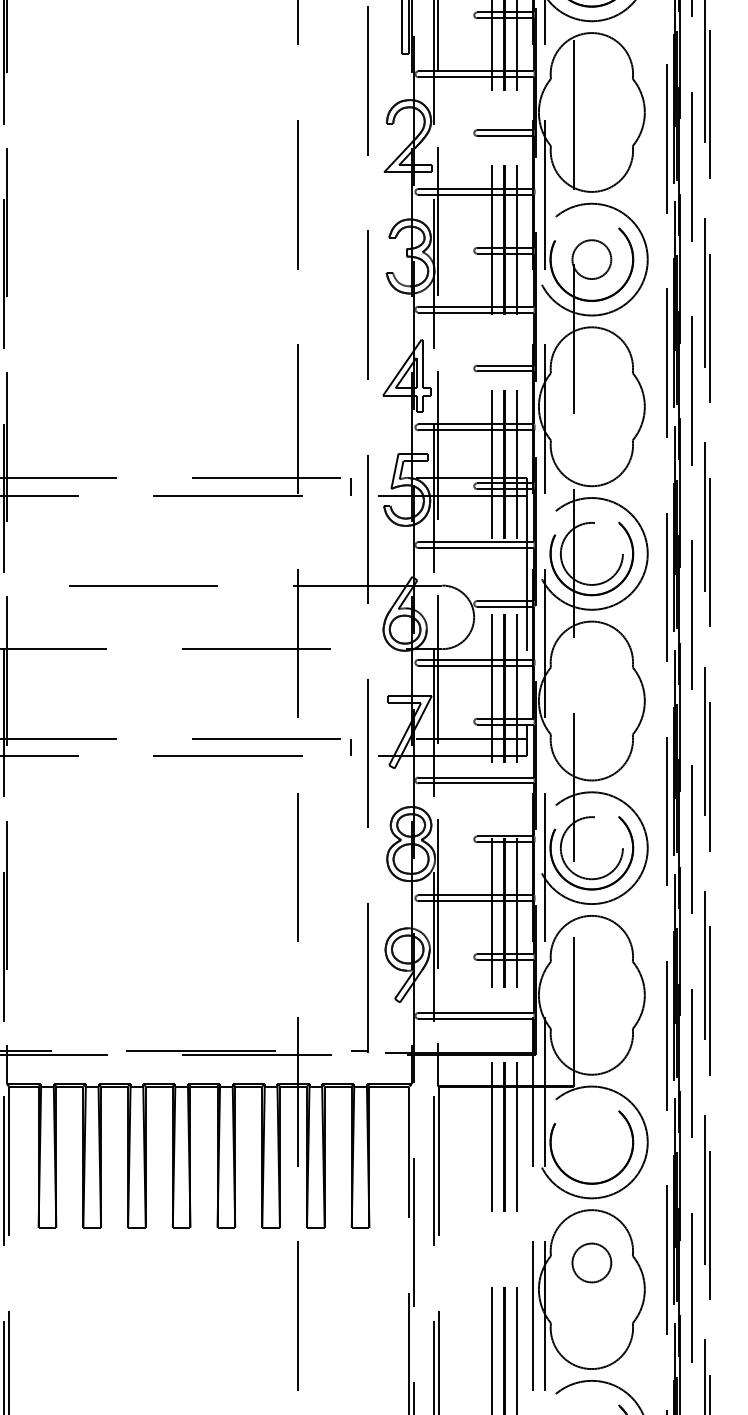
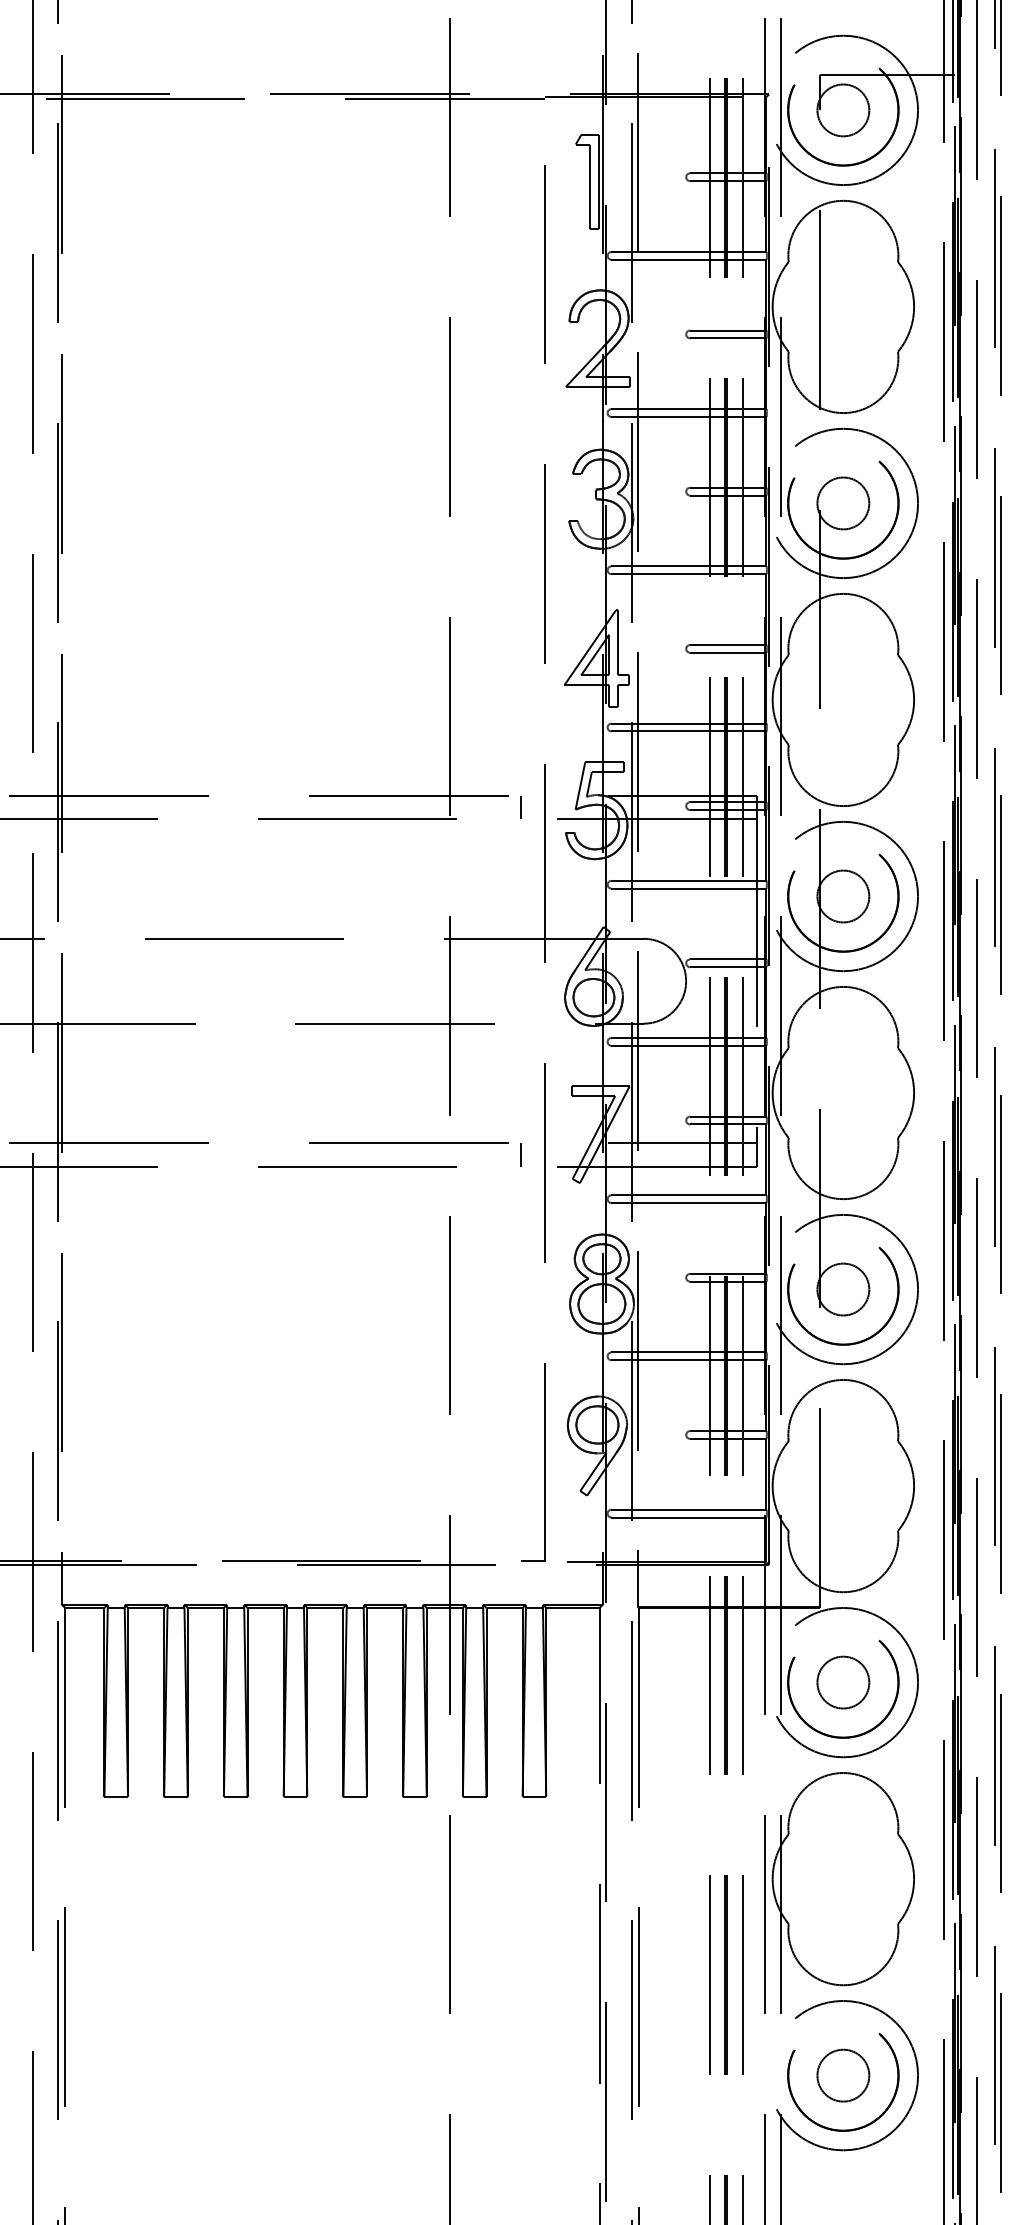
circle: (591, 553) -> (843, 896), size x0.62
circle: (591, 848) -> (843, 1289), size x0.62
circle: (591, 1262) -> (843, 1682), moved

